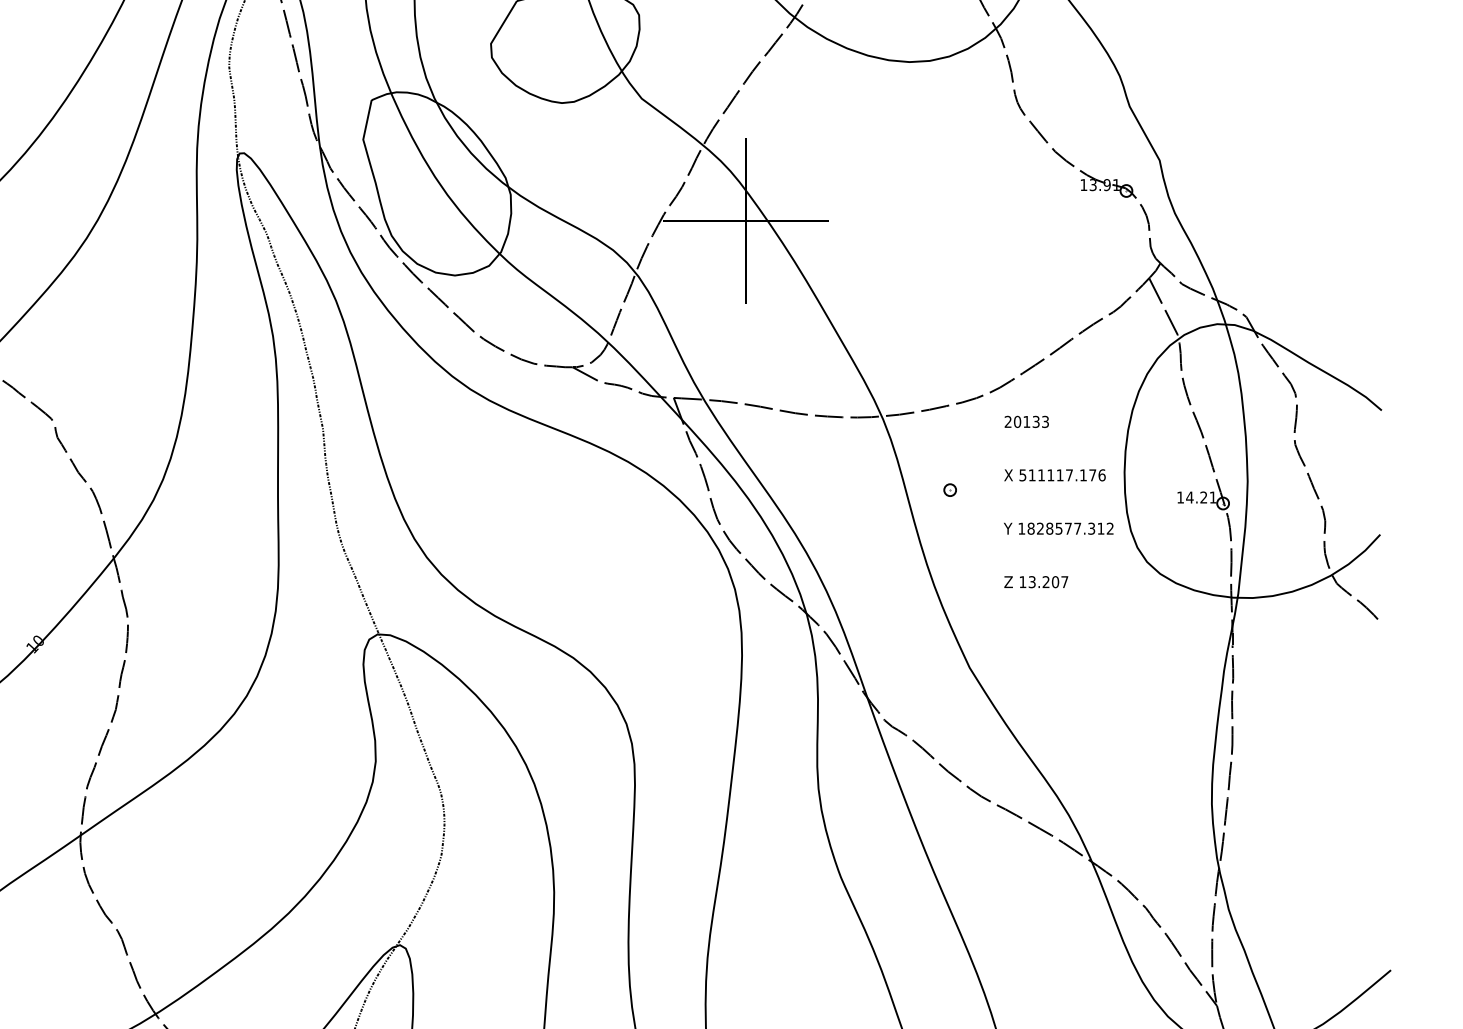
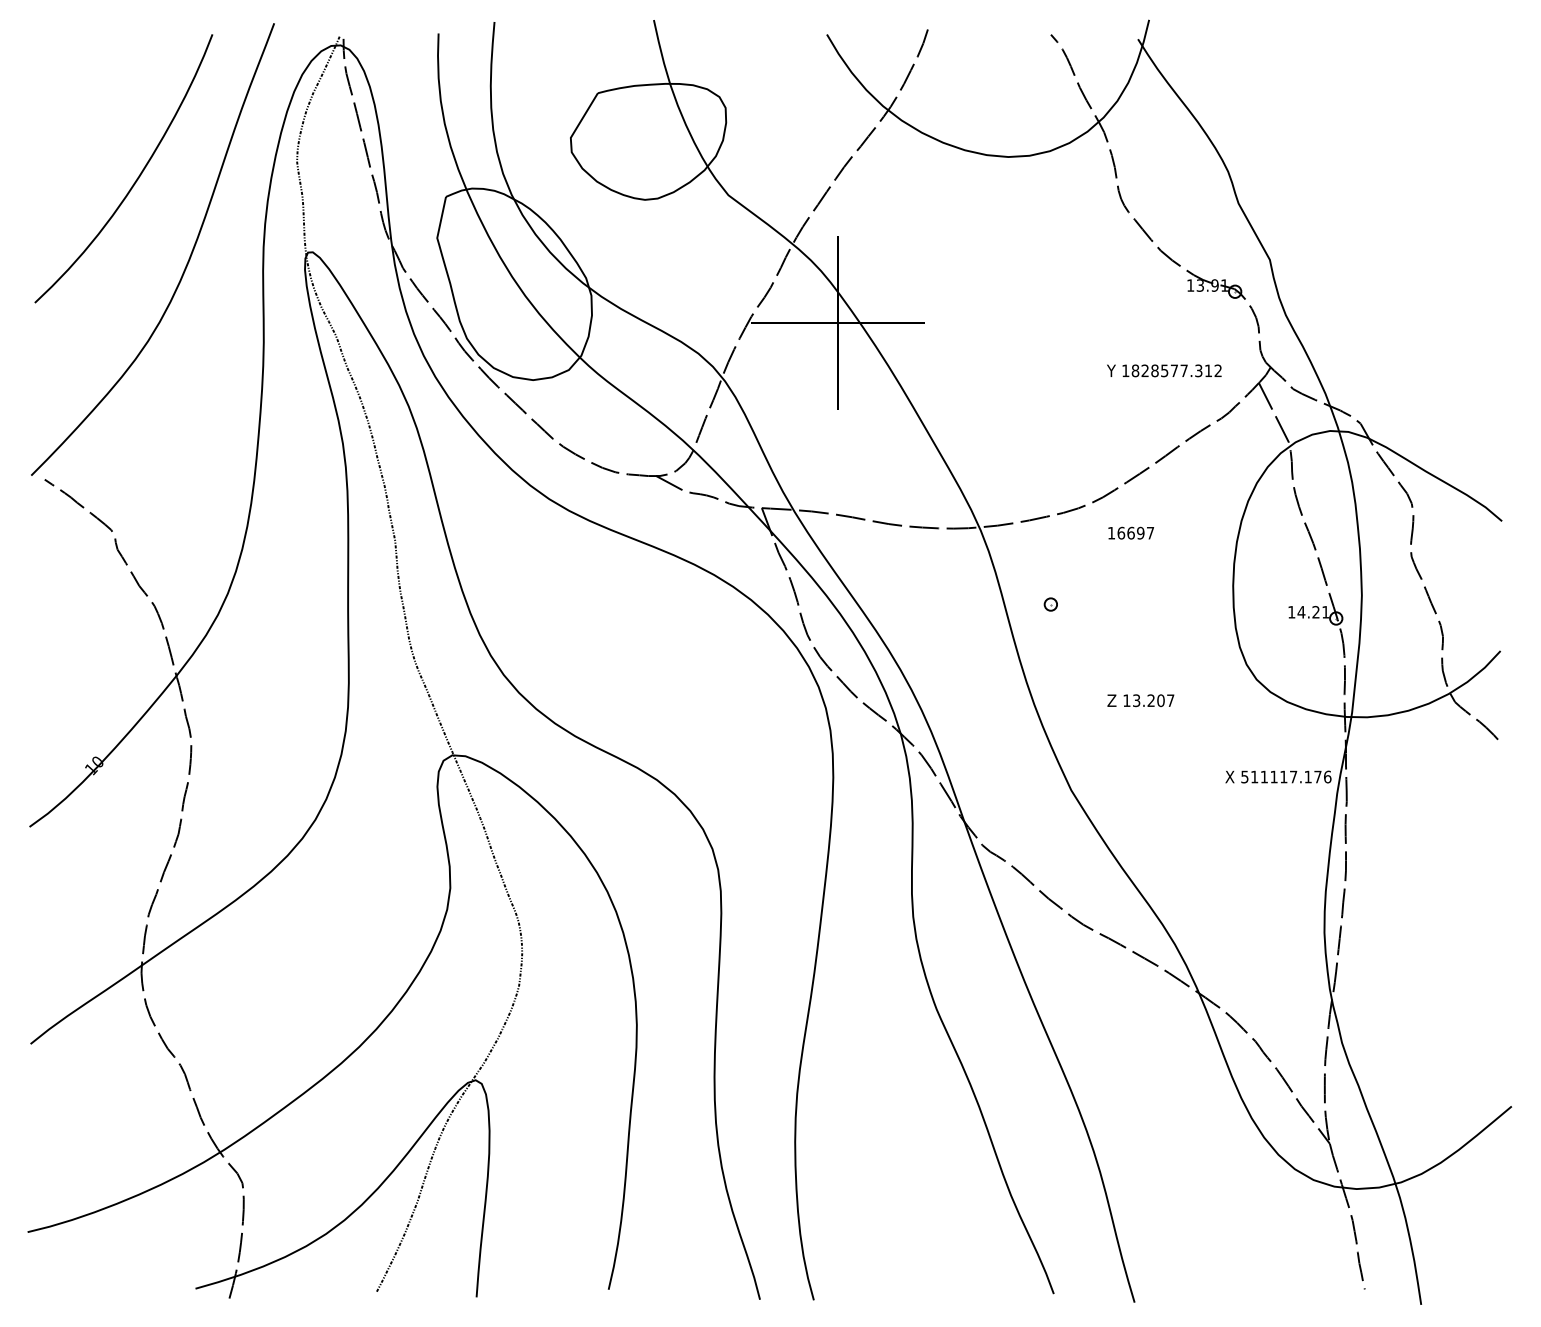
text: (1026, 421) -> (1130, 532), 20133 -> 16697
text: (1055, 474) -> (1278, 776), moved
text: (1058, 528) -> (1164, 370), moved

